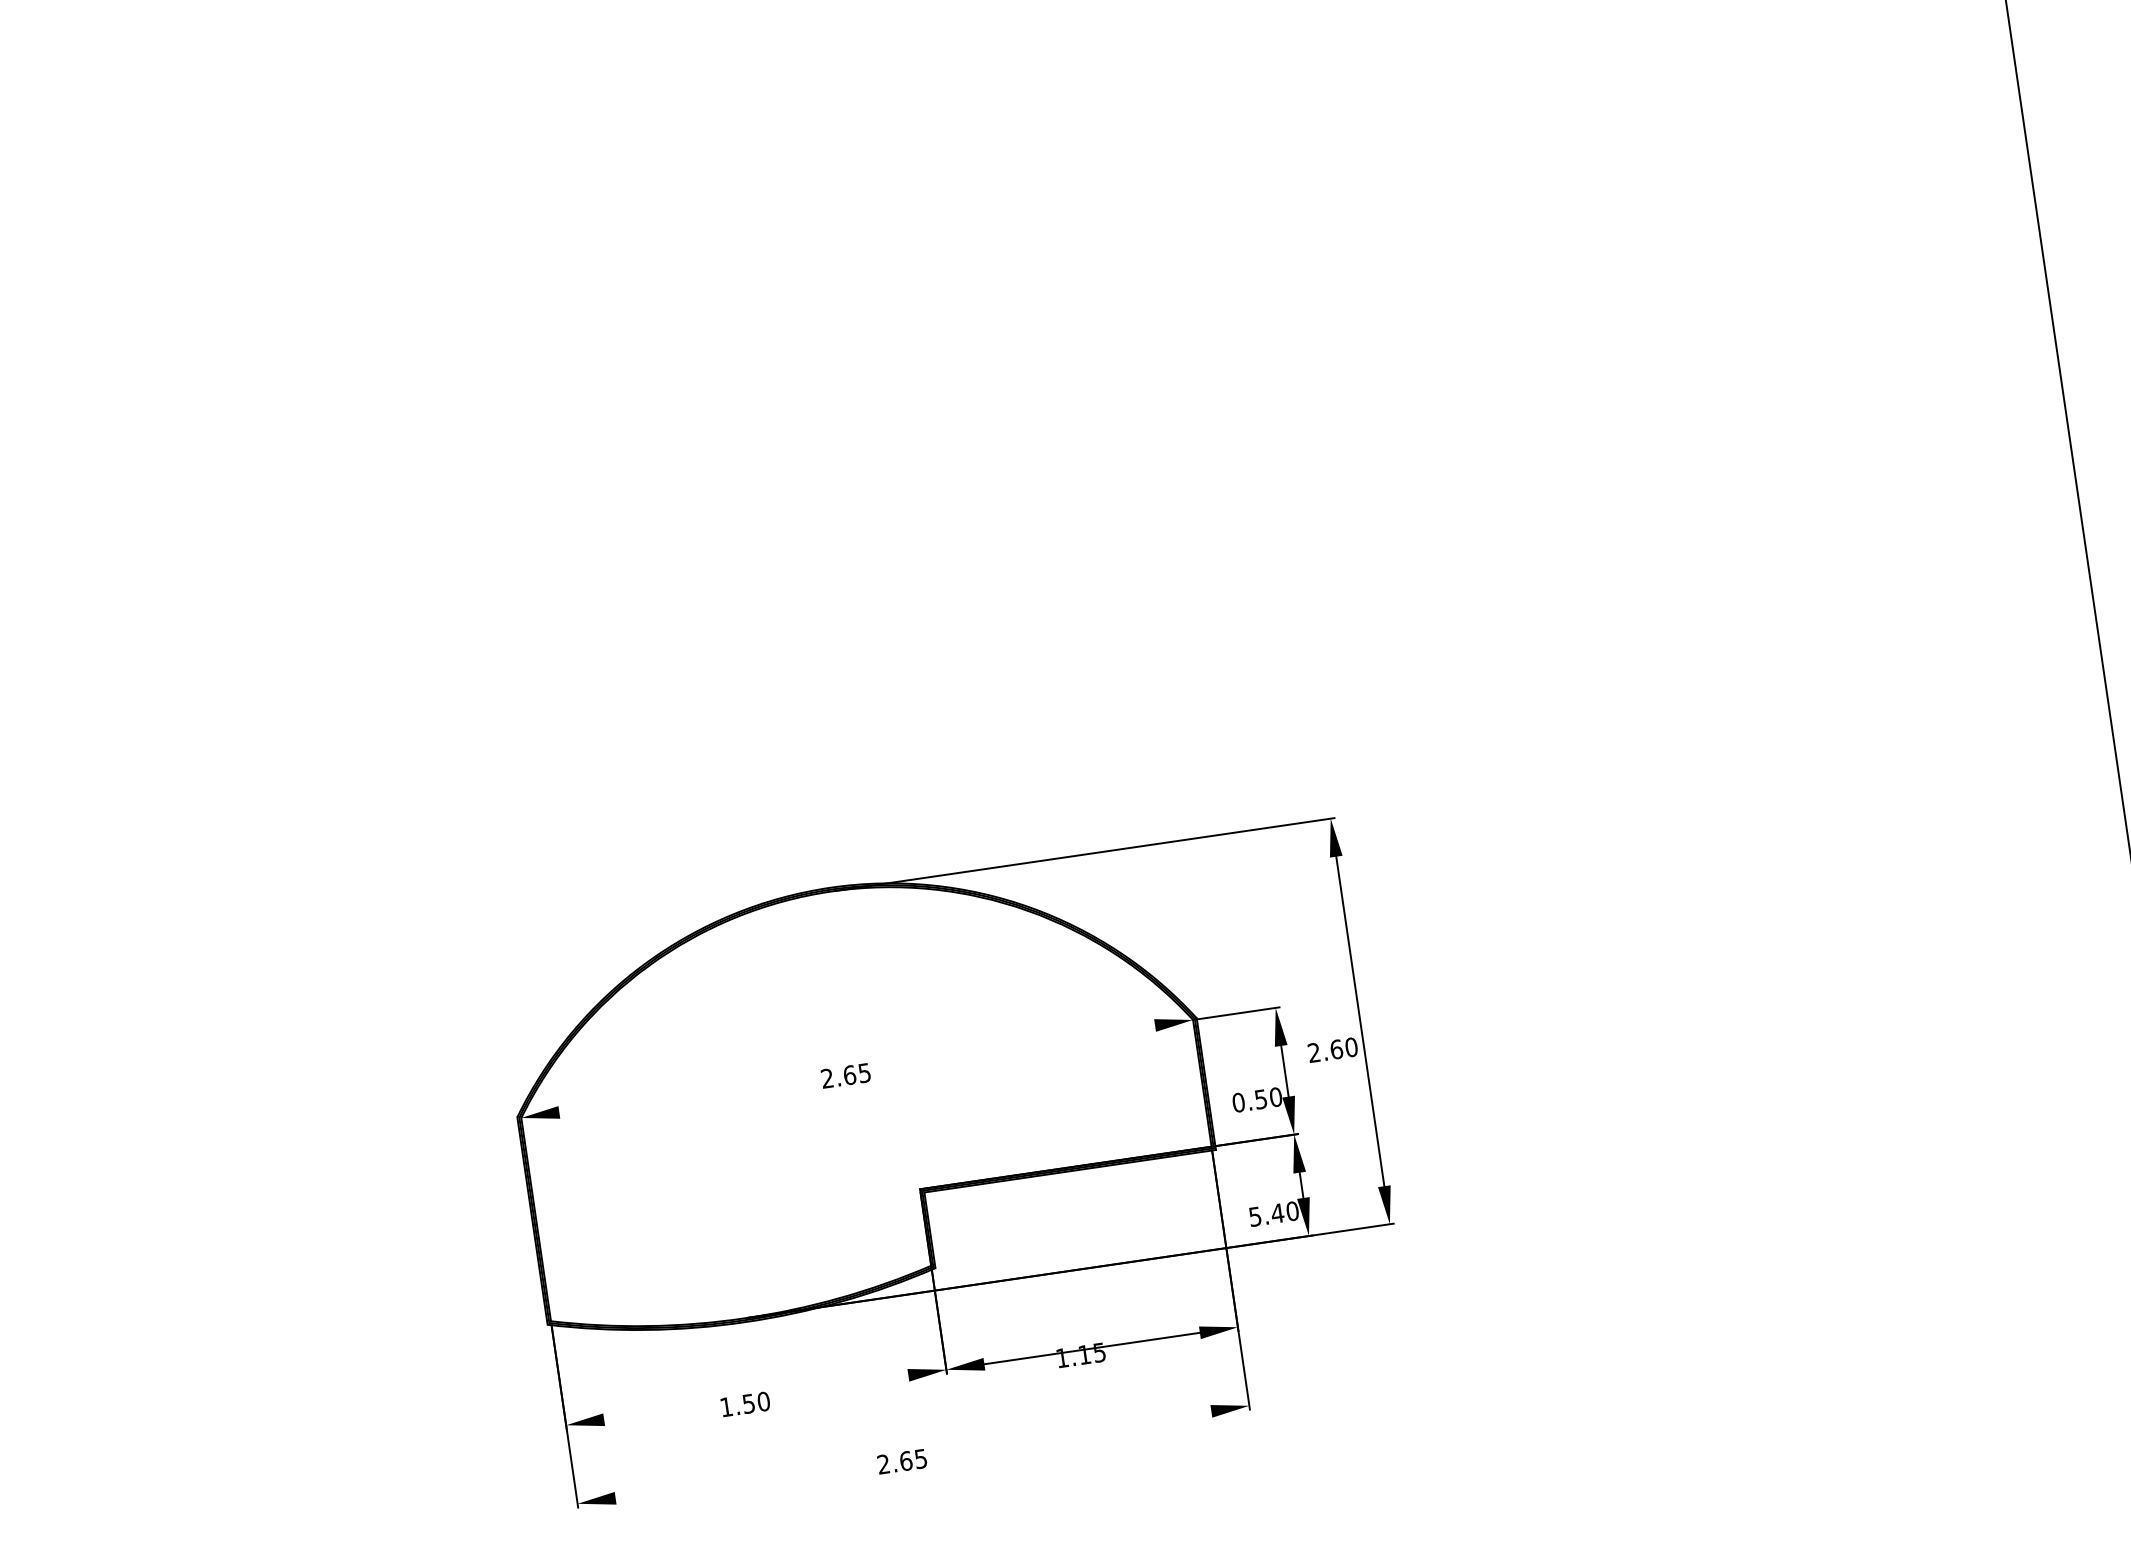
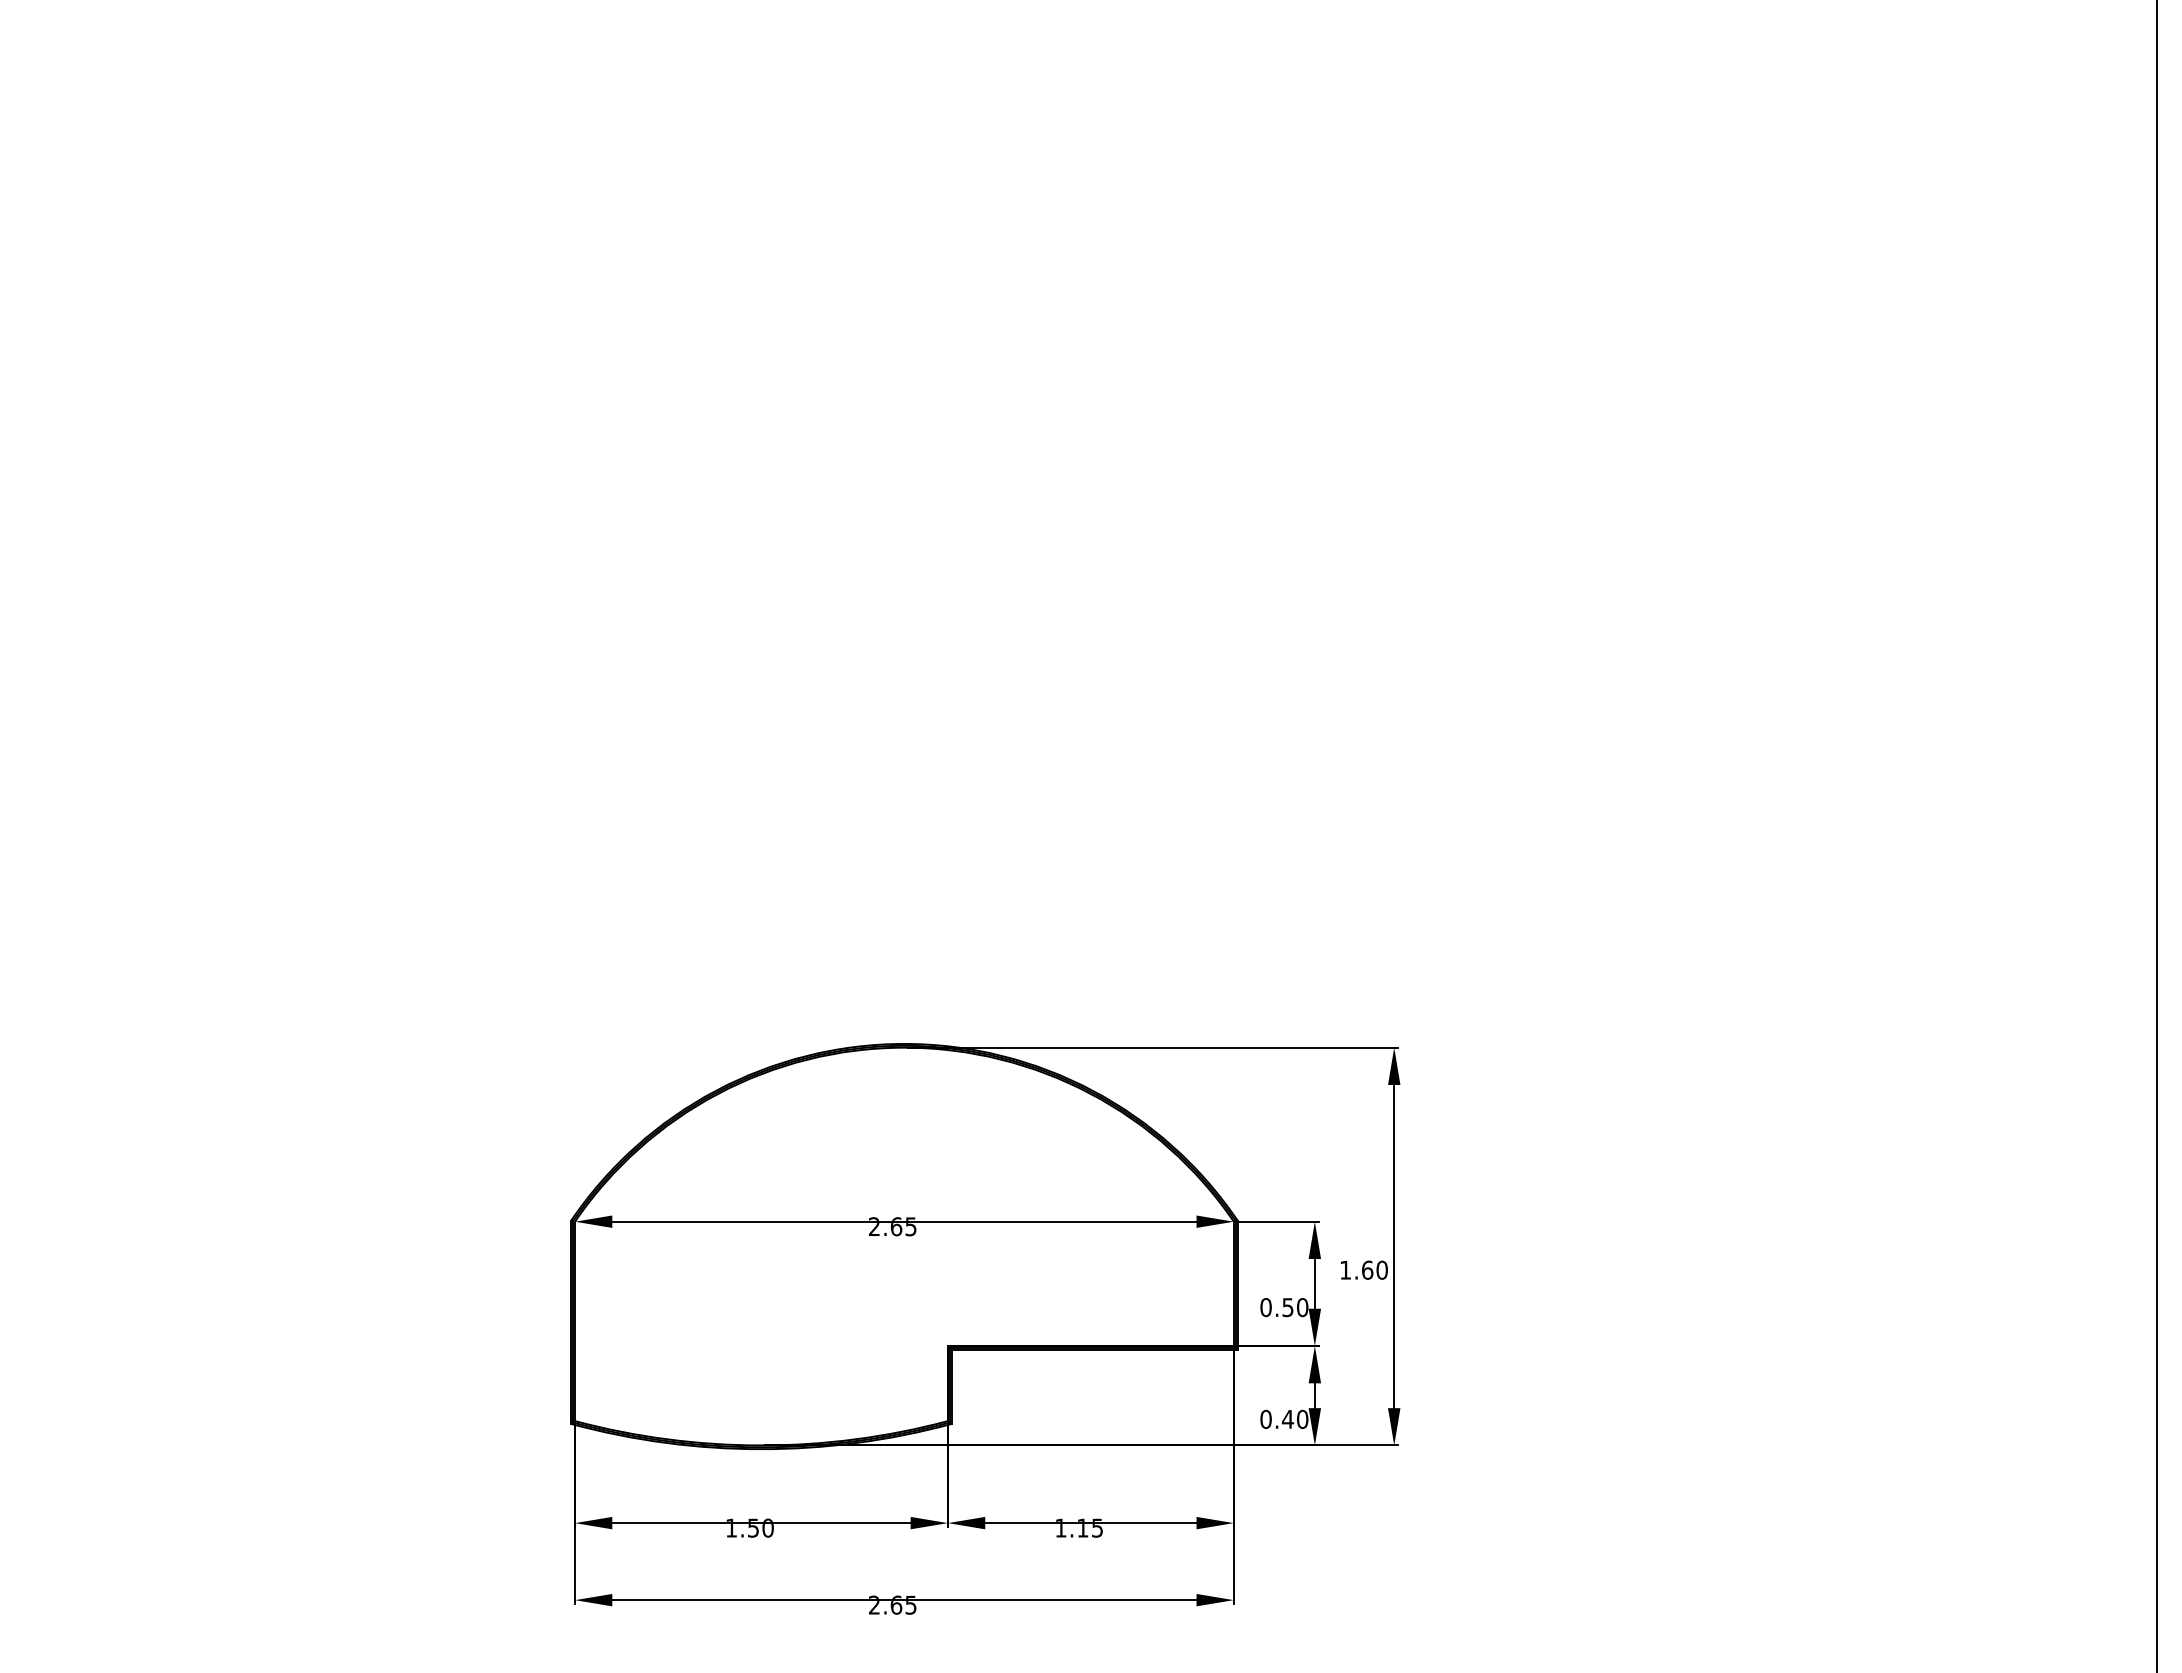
text: (1314, 1052) -> (1345, 1269), 2.60 -> 1.60
line: (857, 1068) -> (904, 1221), added
text: (1254, 1215) -> (1265, 1418), 5.40 -> 0.40
line: (756, 1397) -> (761, 1523), added
line: (913, 1455) -> (904, 1600), added

